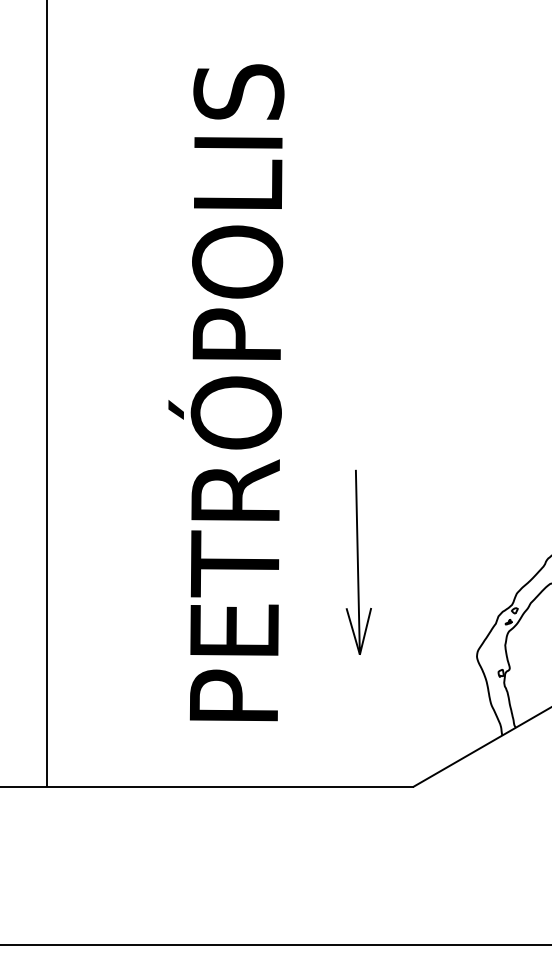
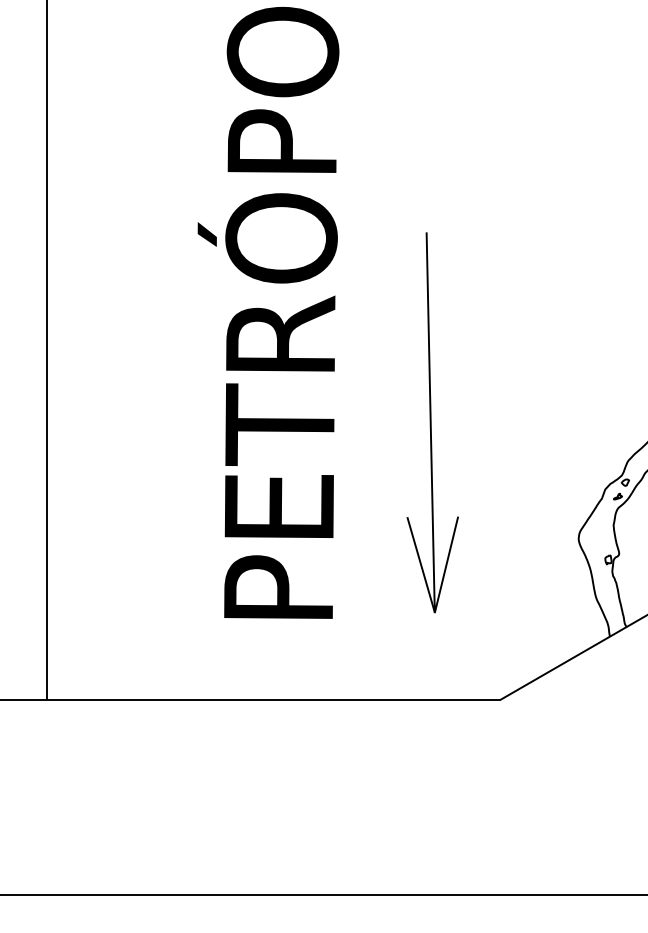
part: (358, 562) -> (432, 423), size x1.67

